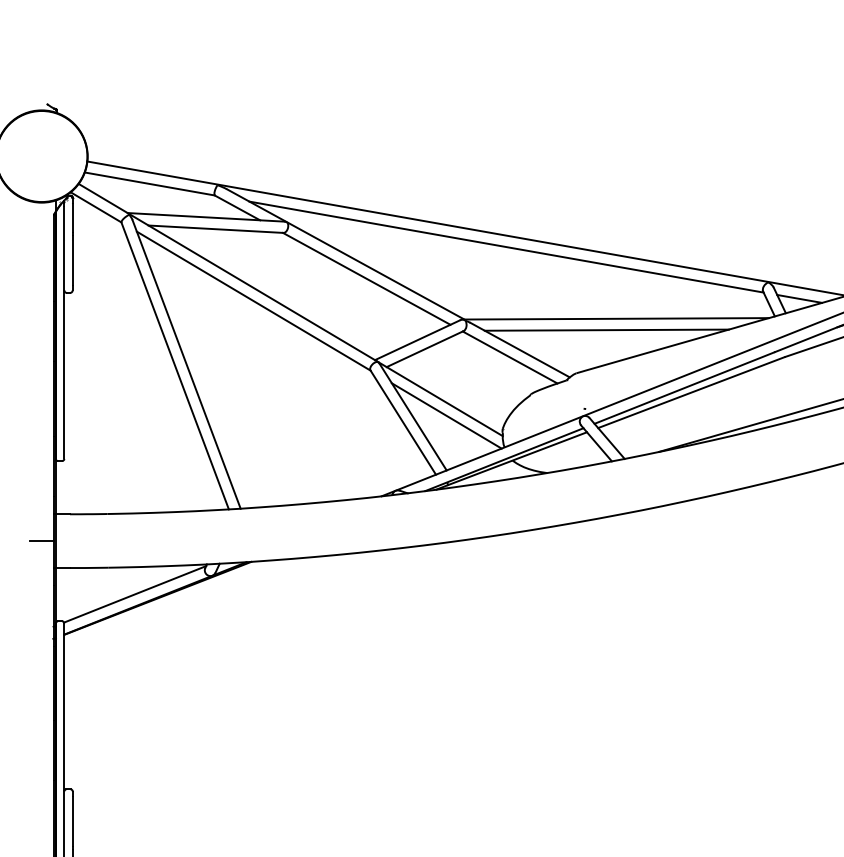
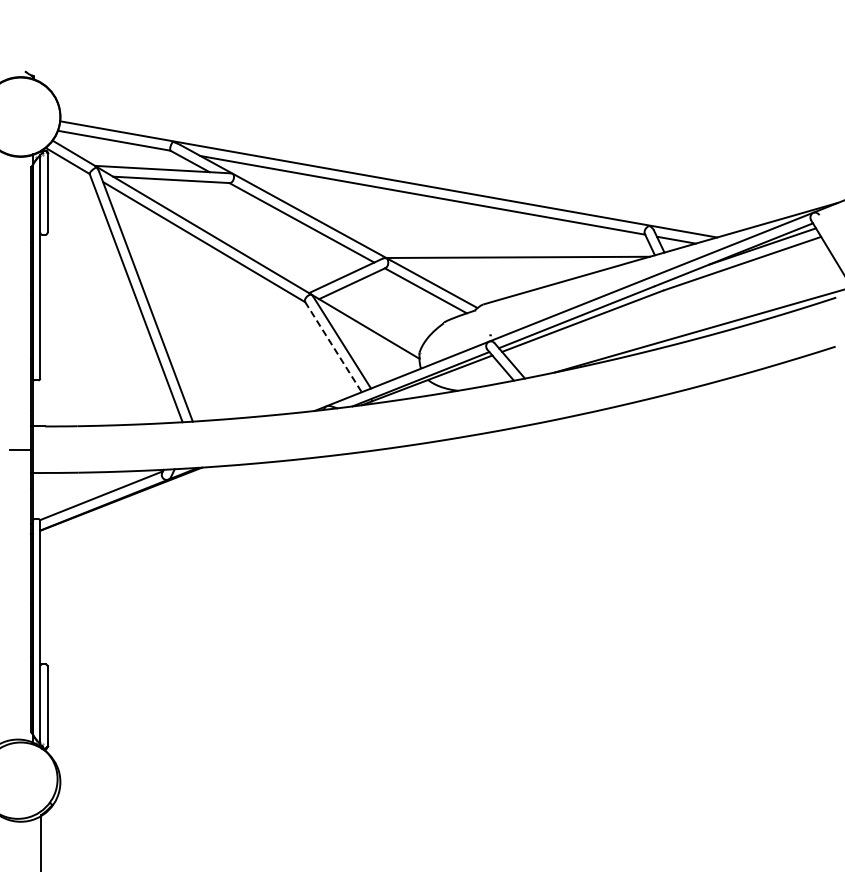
line: (606, 329) -> (509, 266), removed
line: (446, 416) -> (370, 341), removed
line: (403, 422) -> (333, 347), solid -> dashed

